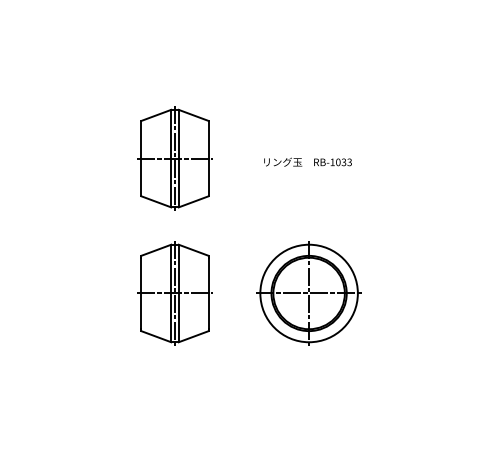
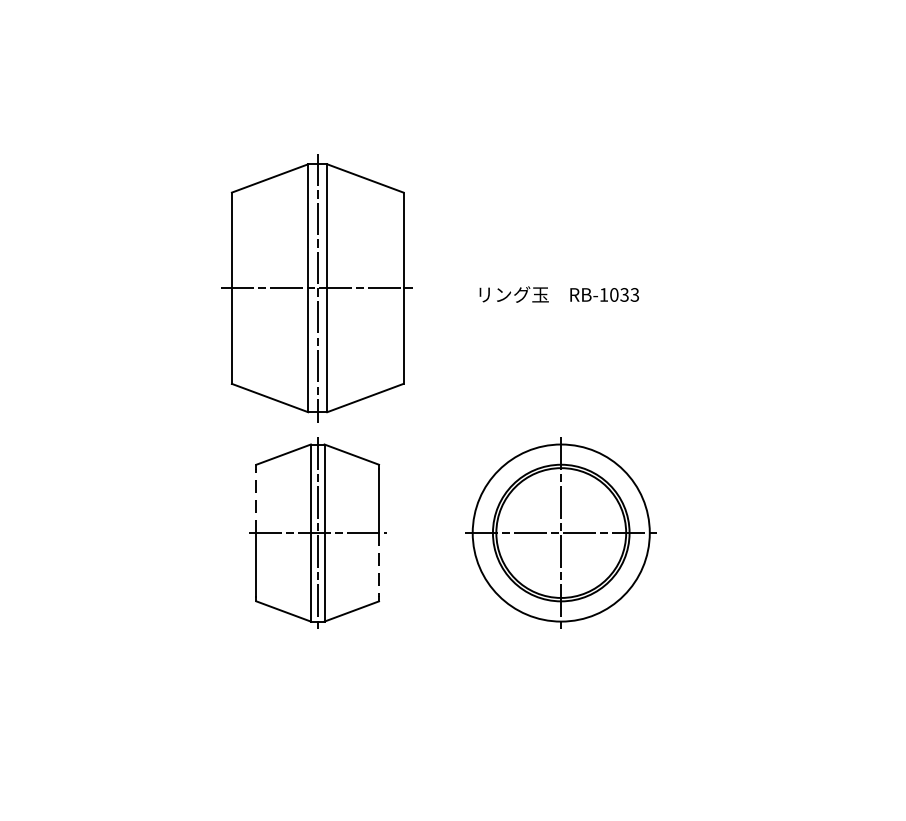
part: (174, 158) -> (316, 287), size x1.4
line: (141, 275) -> (256, 500), solid -> dashed
line: (208, 311) -> (378, 565), solid -> dashed

